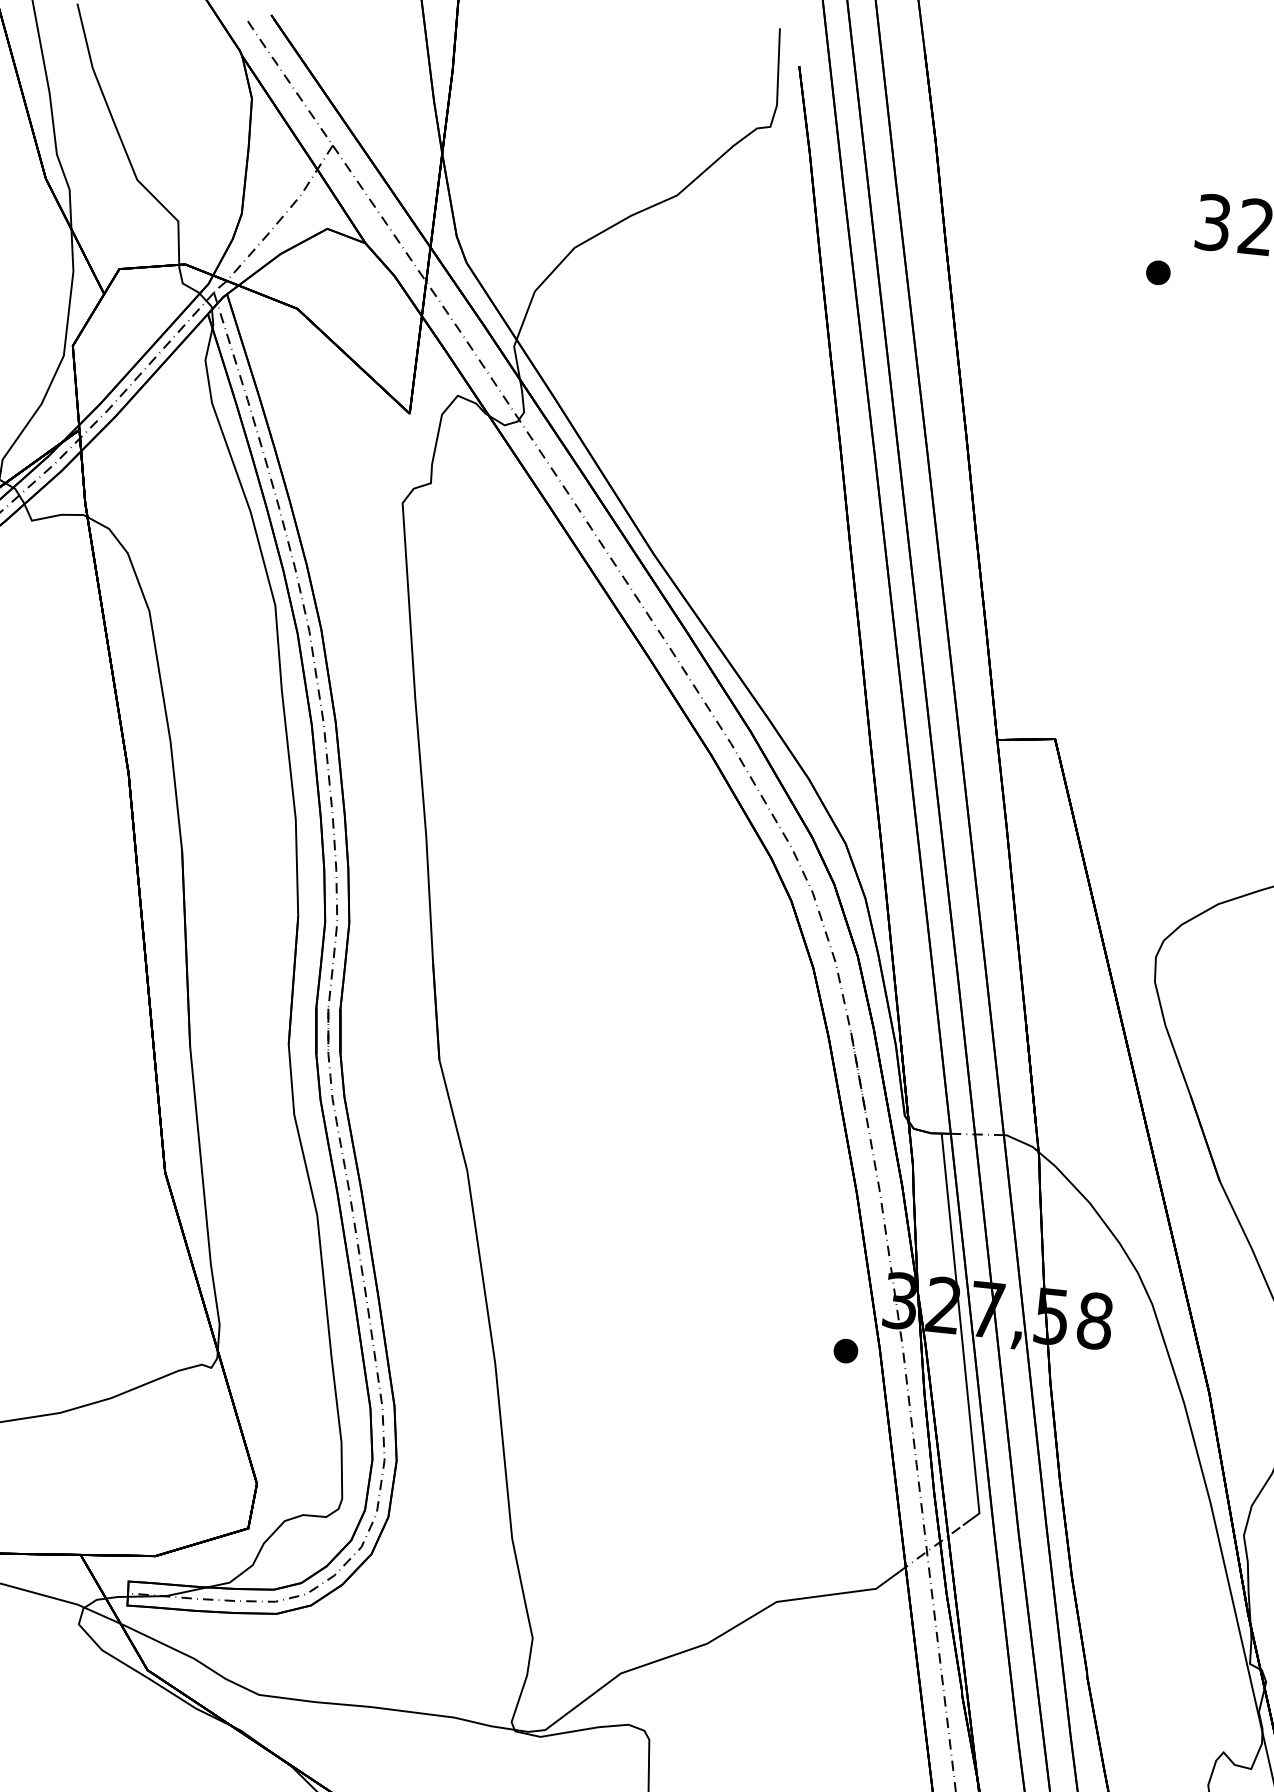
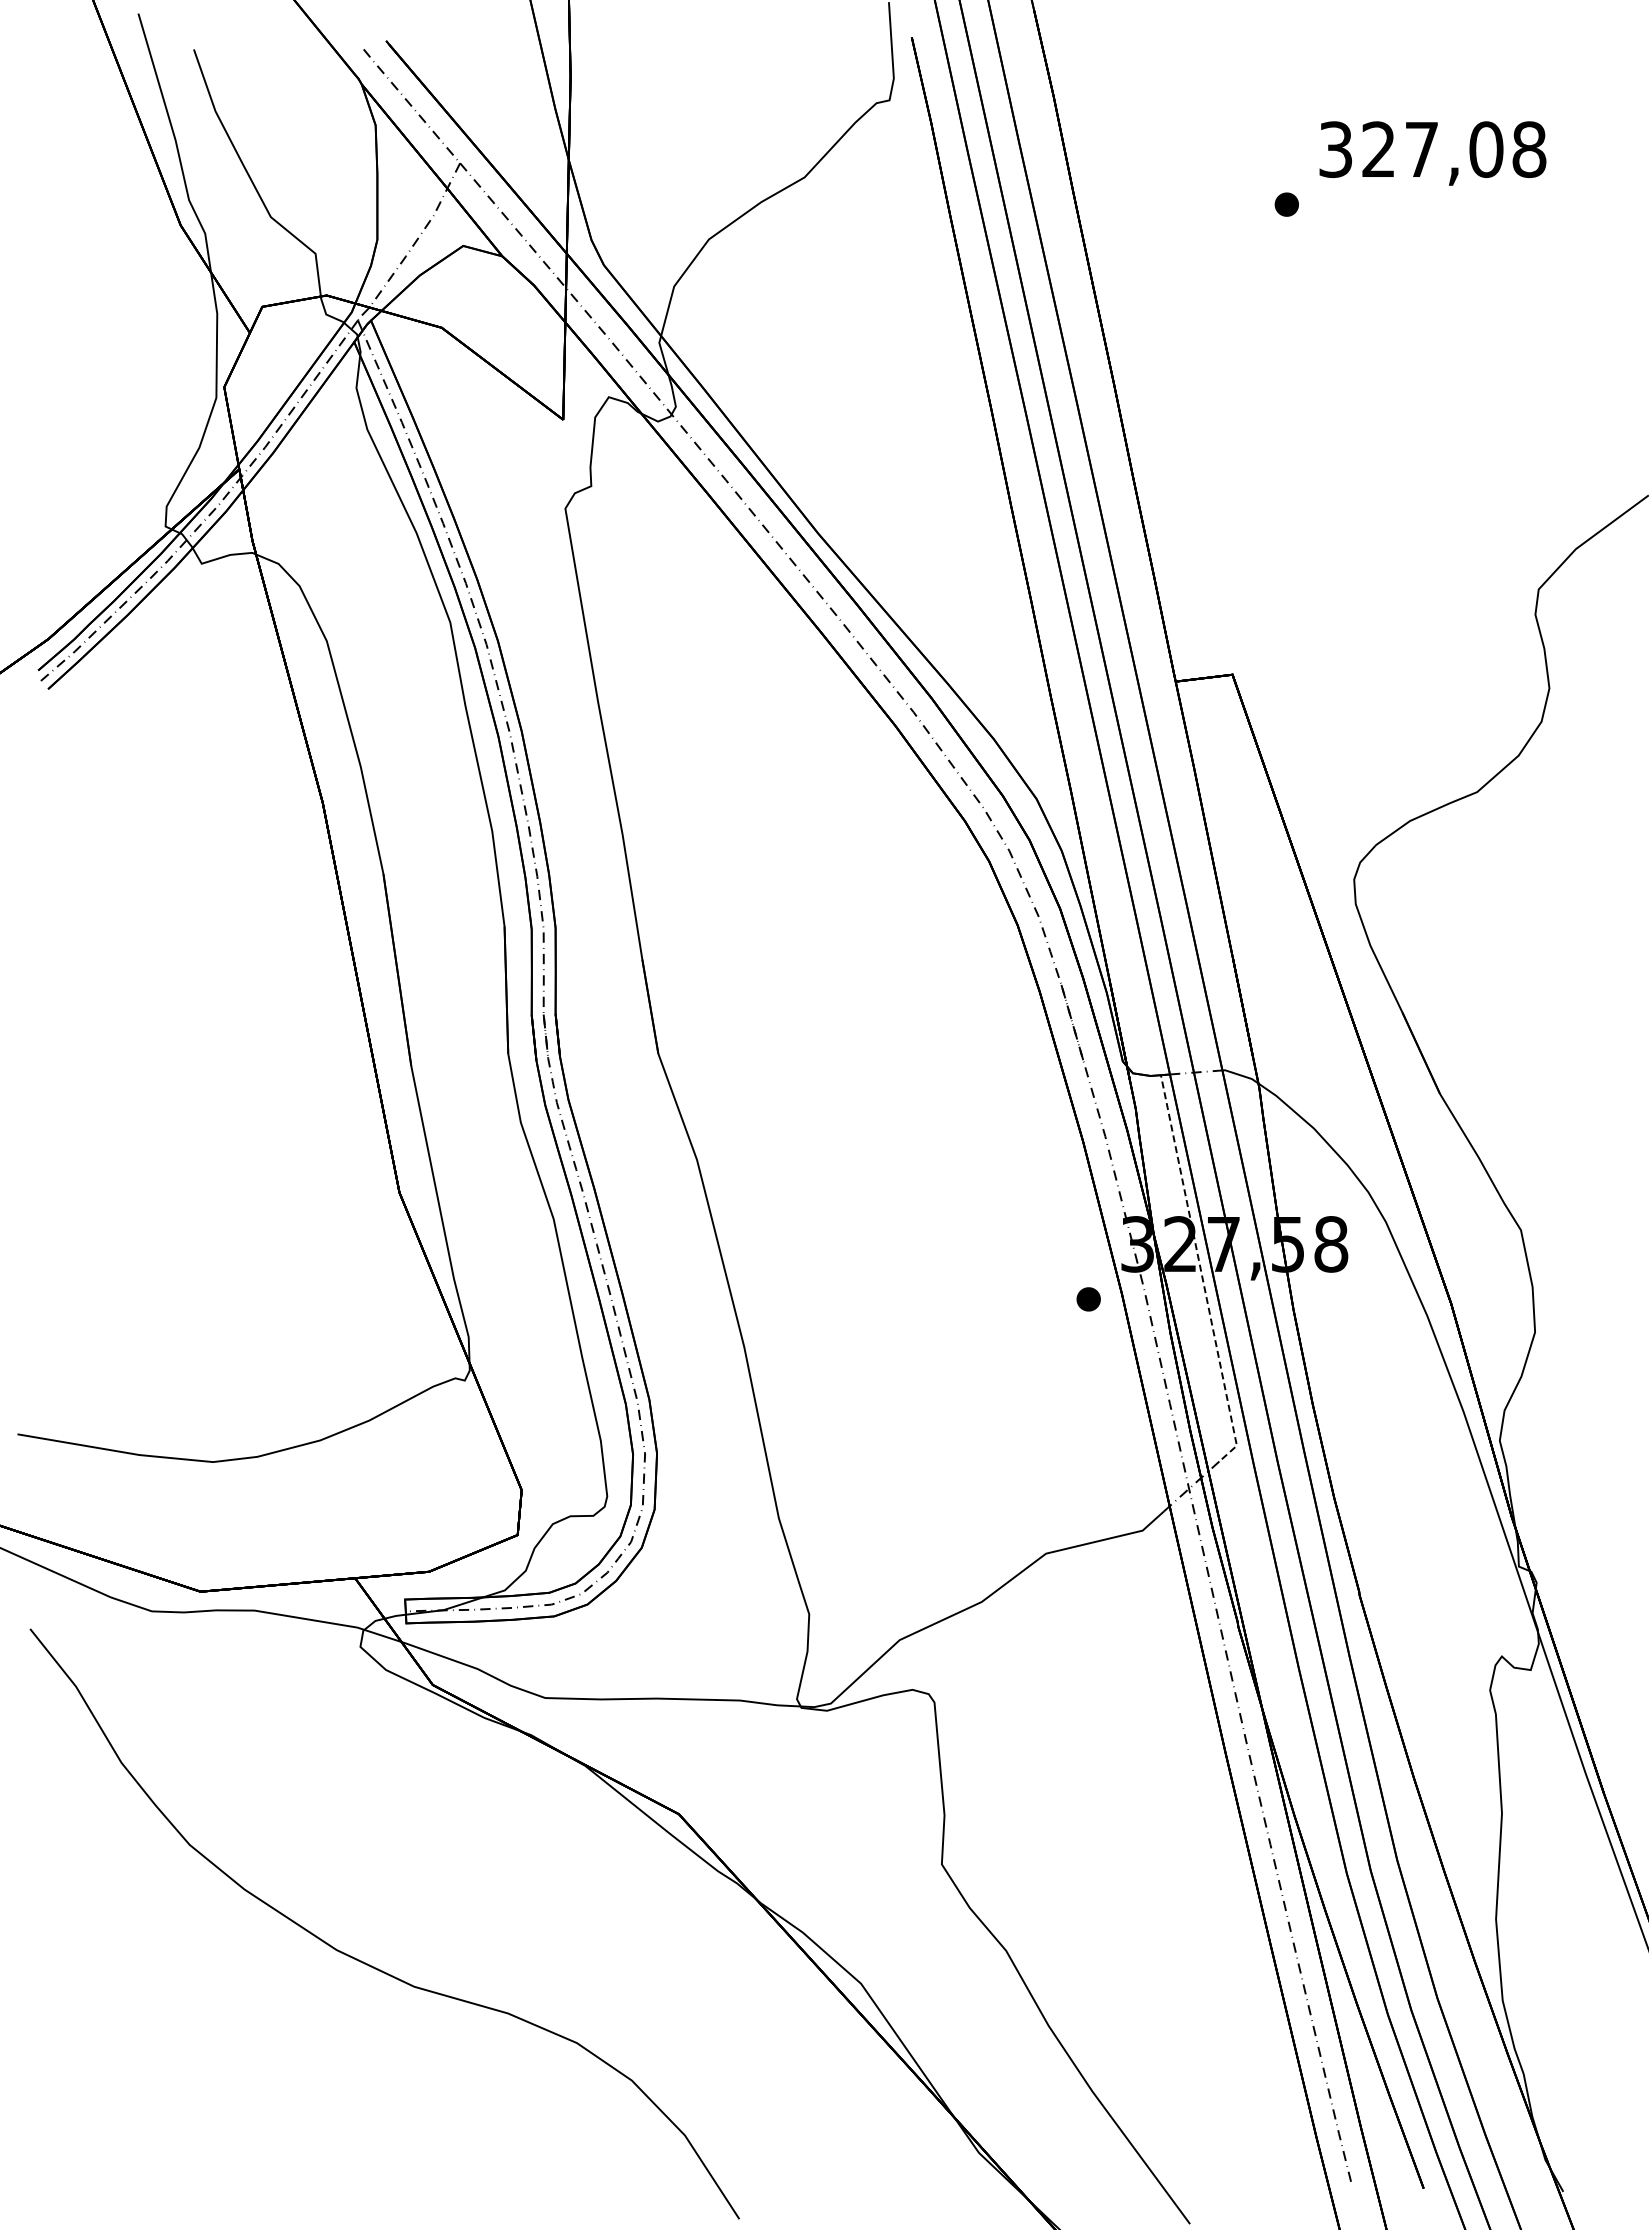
line: (962, 1333) -> (1201, 1270), solid -> dashed

